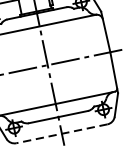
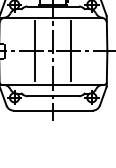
line: (68, 60) -> (71, 51), added
line: (27, 69) -> (35, 51), added
line: (61, 133) -> (52, 110), dashed -> solid

